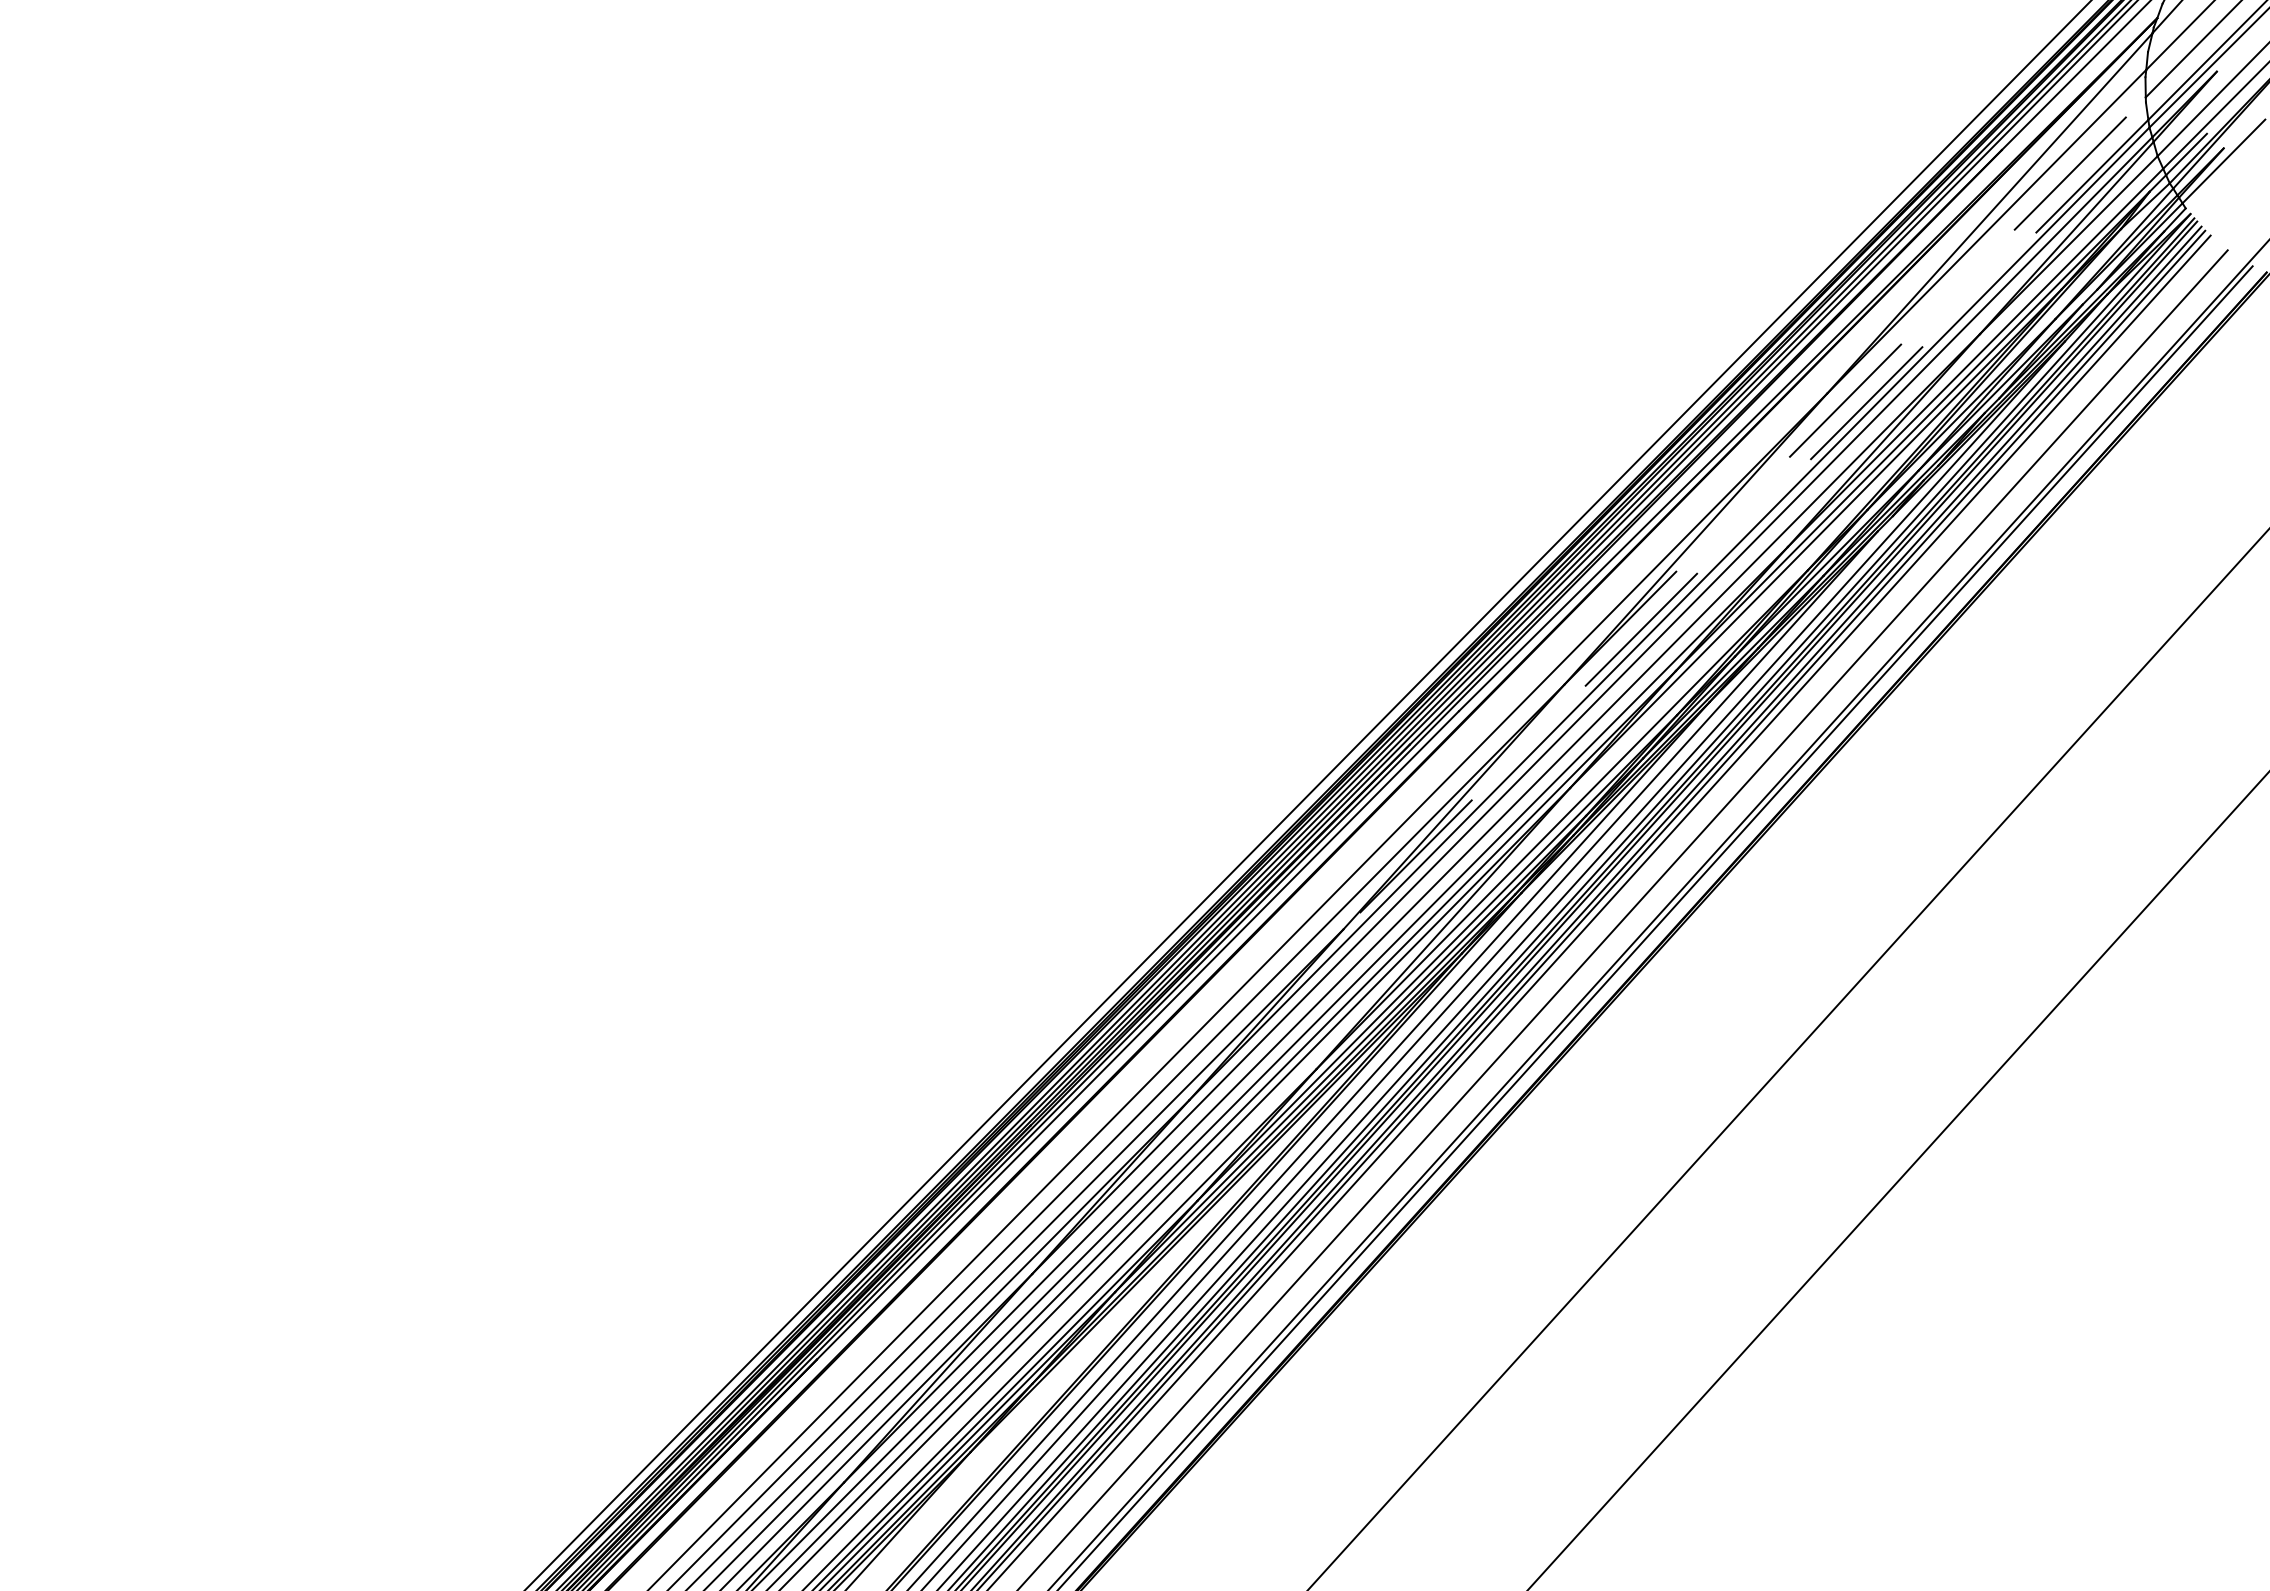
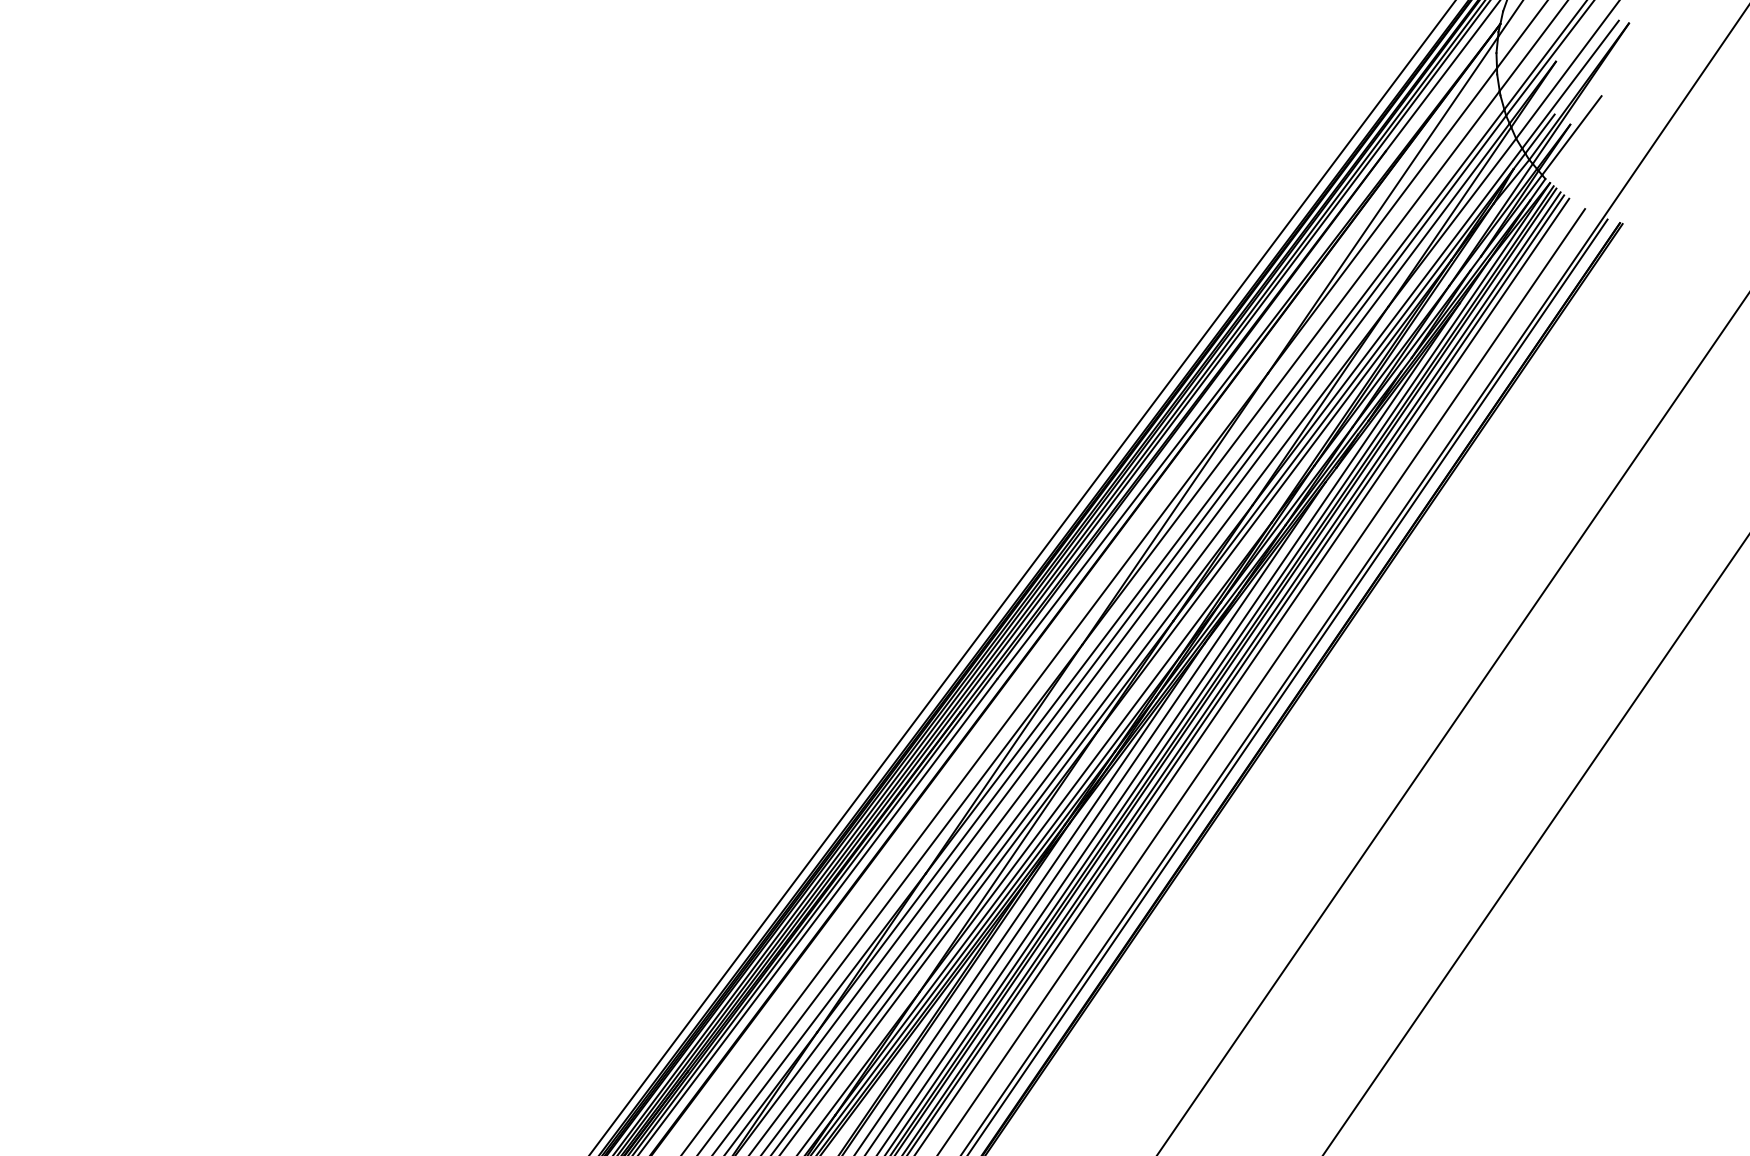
line: (1855, 390) -> (1291, 367), dashed -> solid
line: (1745, 524) -> (1214, 491), dashed -> solid

